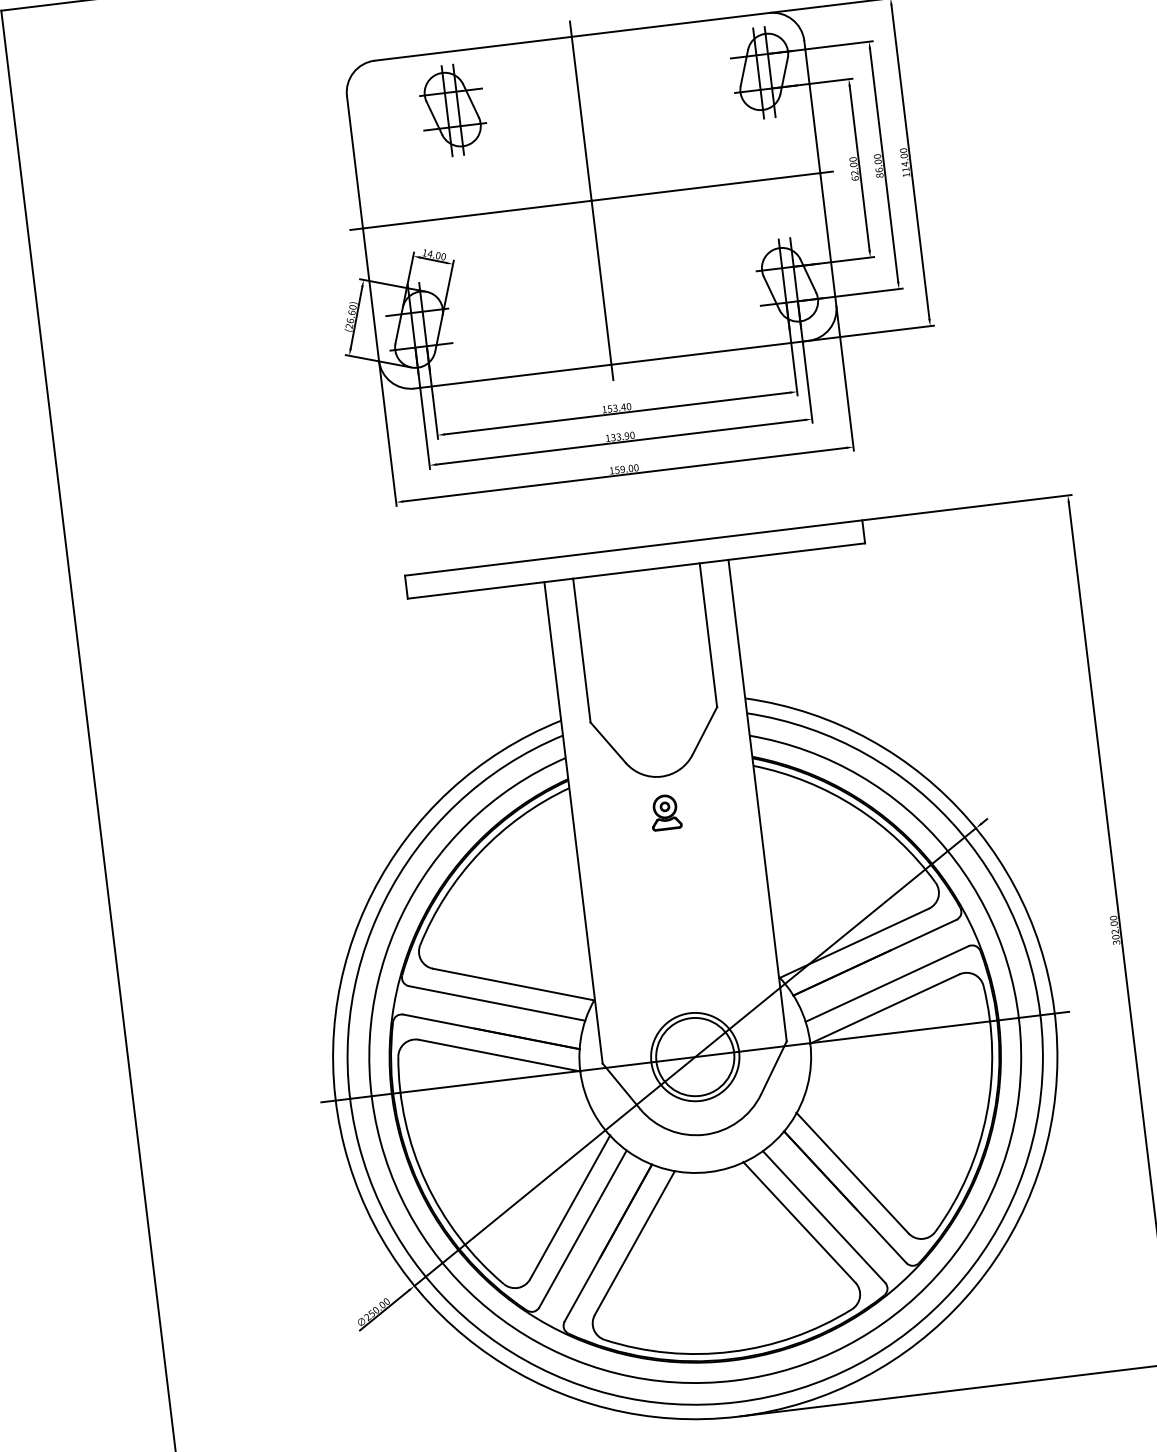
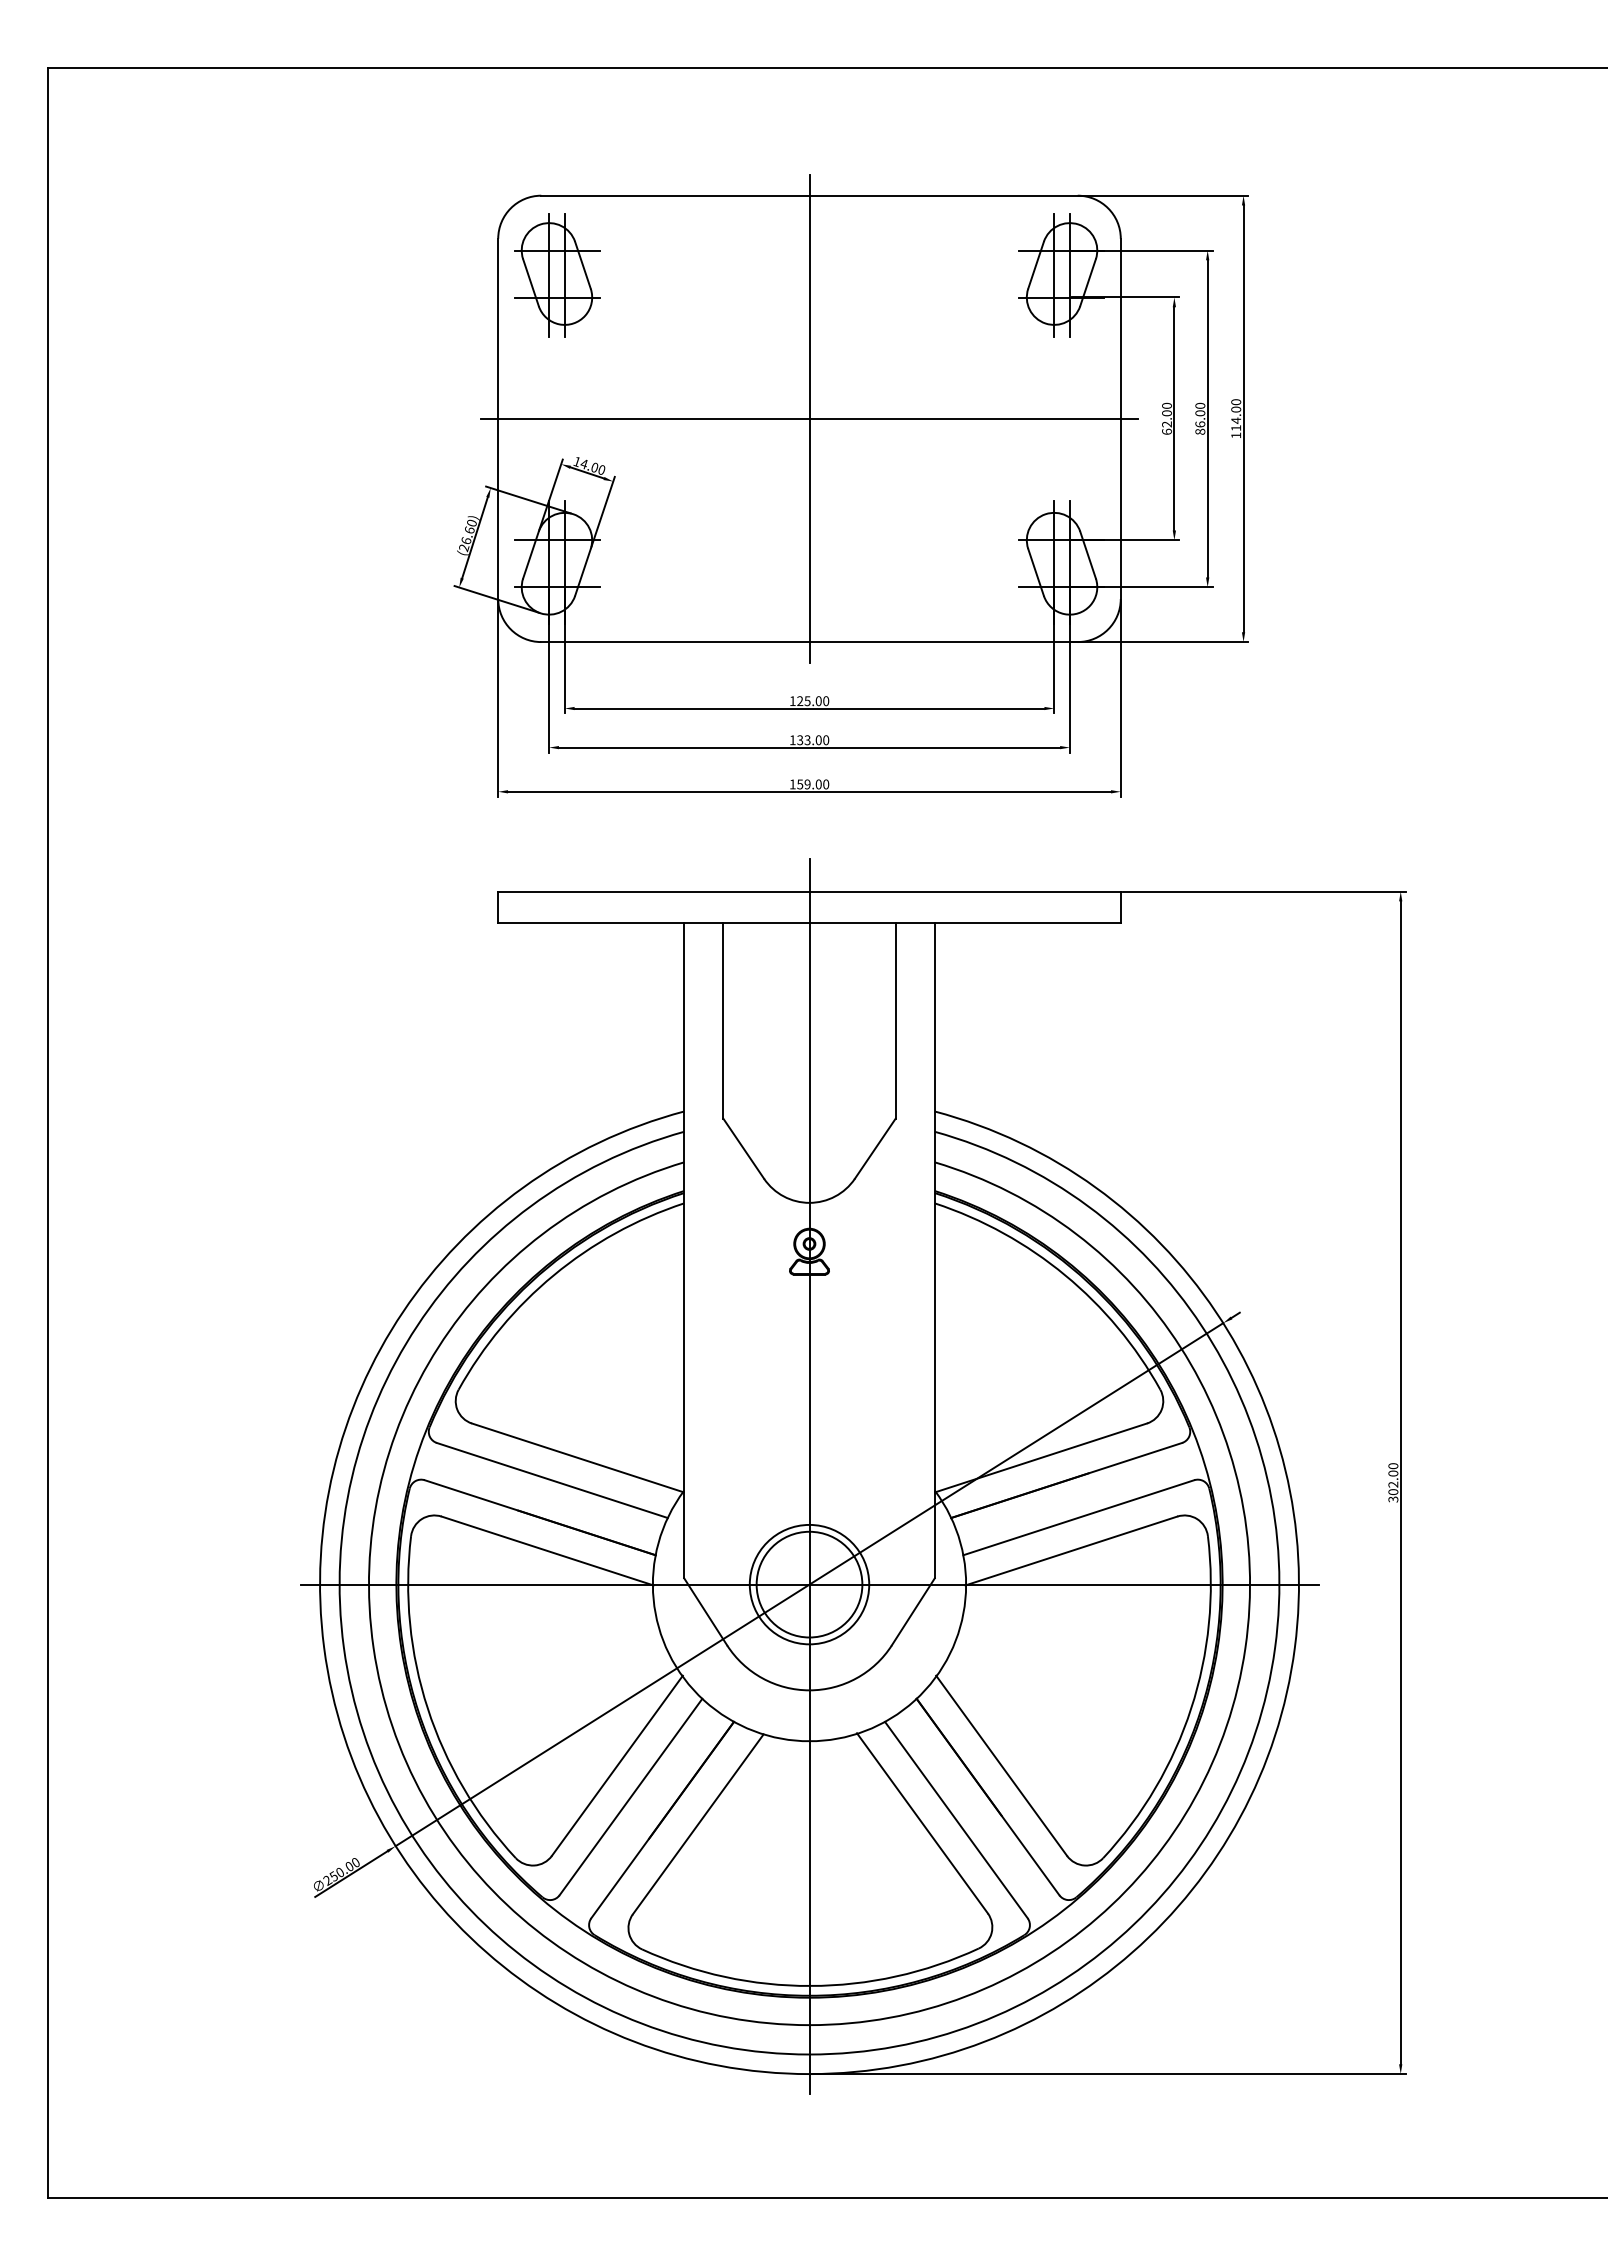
part: (453, 110) -> (557, 275), moved
text: (616, 408) -> (809, 701), 153.40 -> 125.00
text: (626, 436) -> (818, 740), 133.90 -> 133.00
line: (685, 976) -> (809, 1475), added

